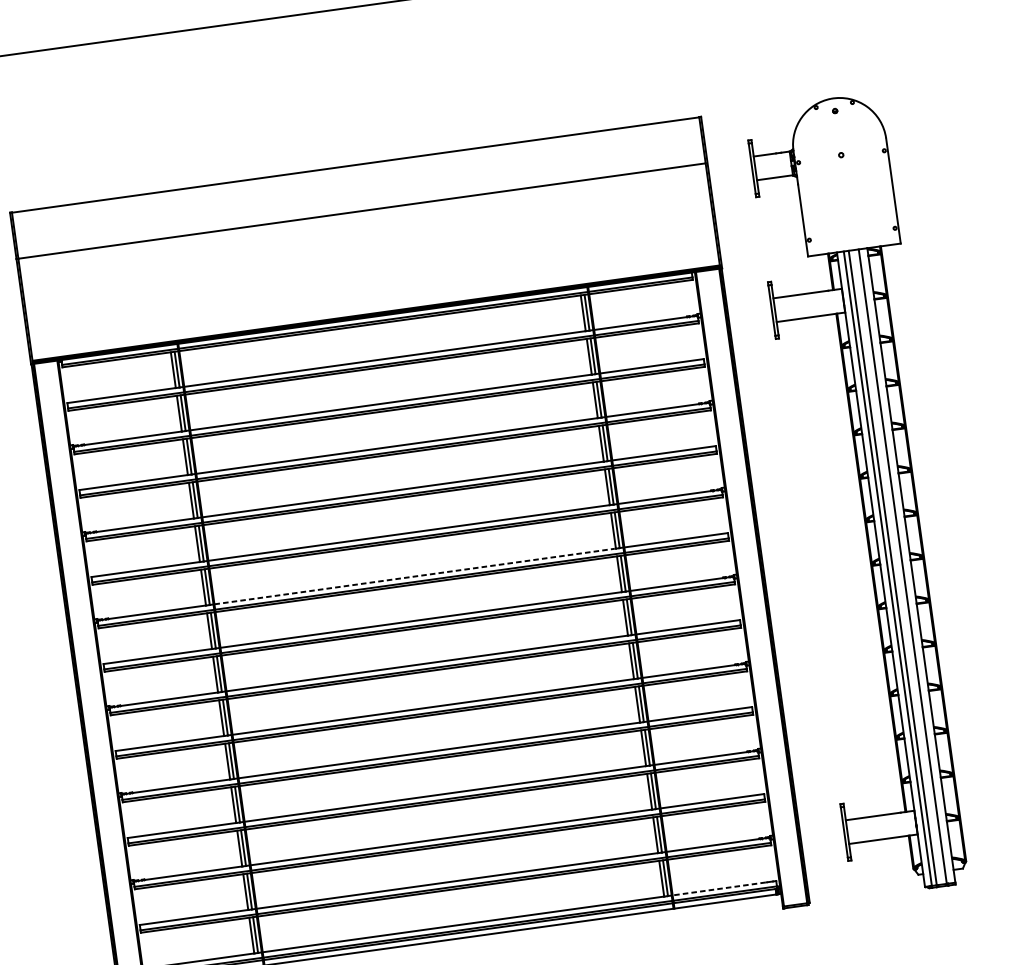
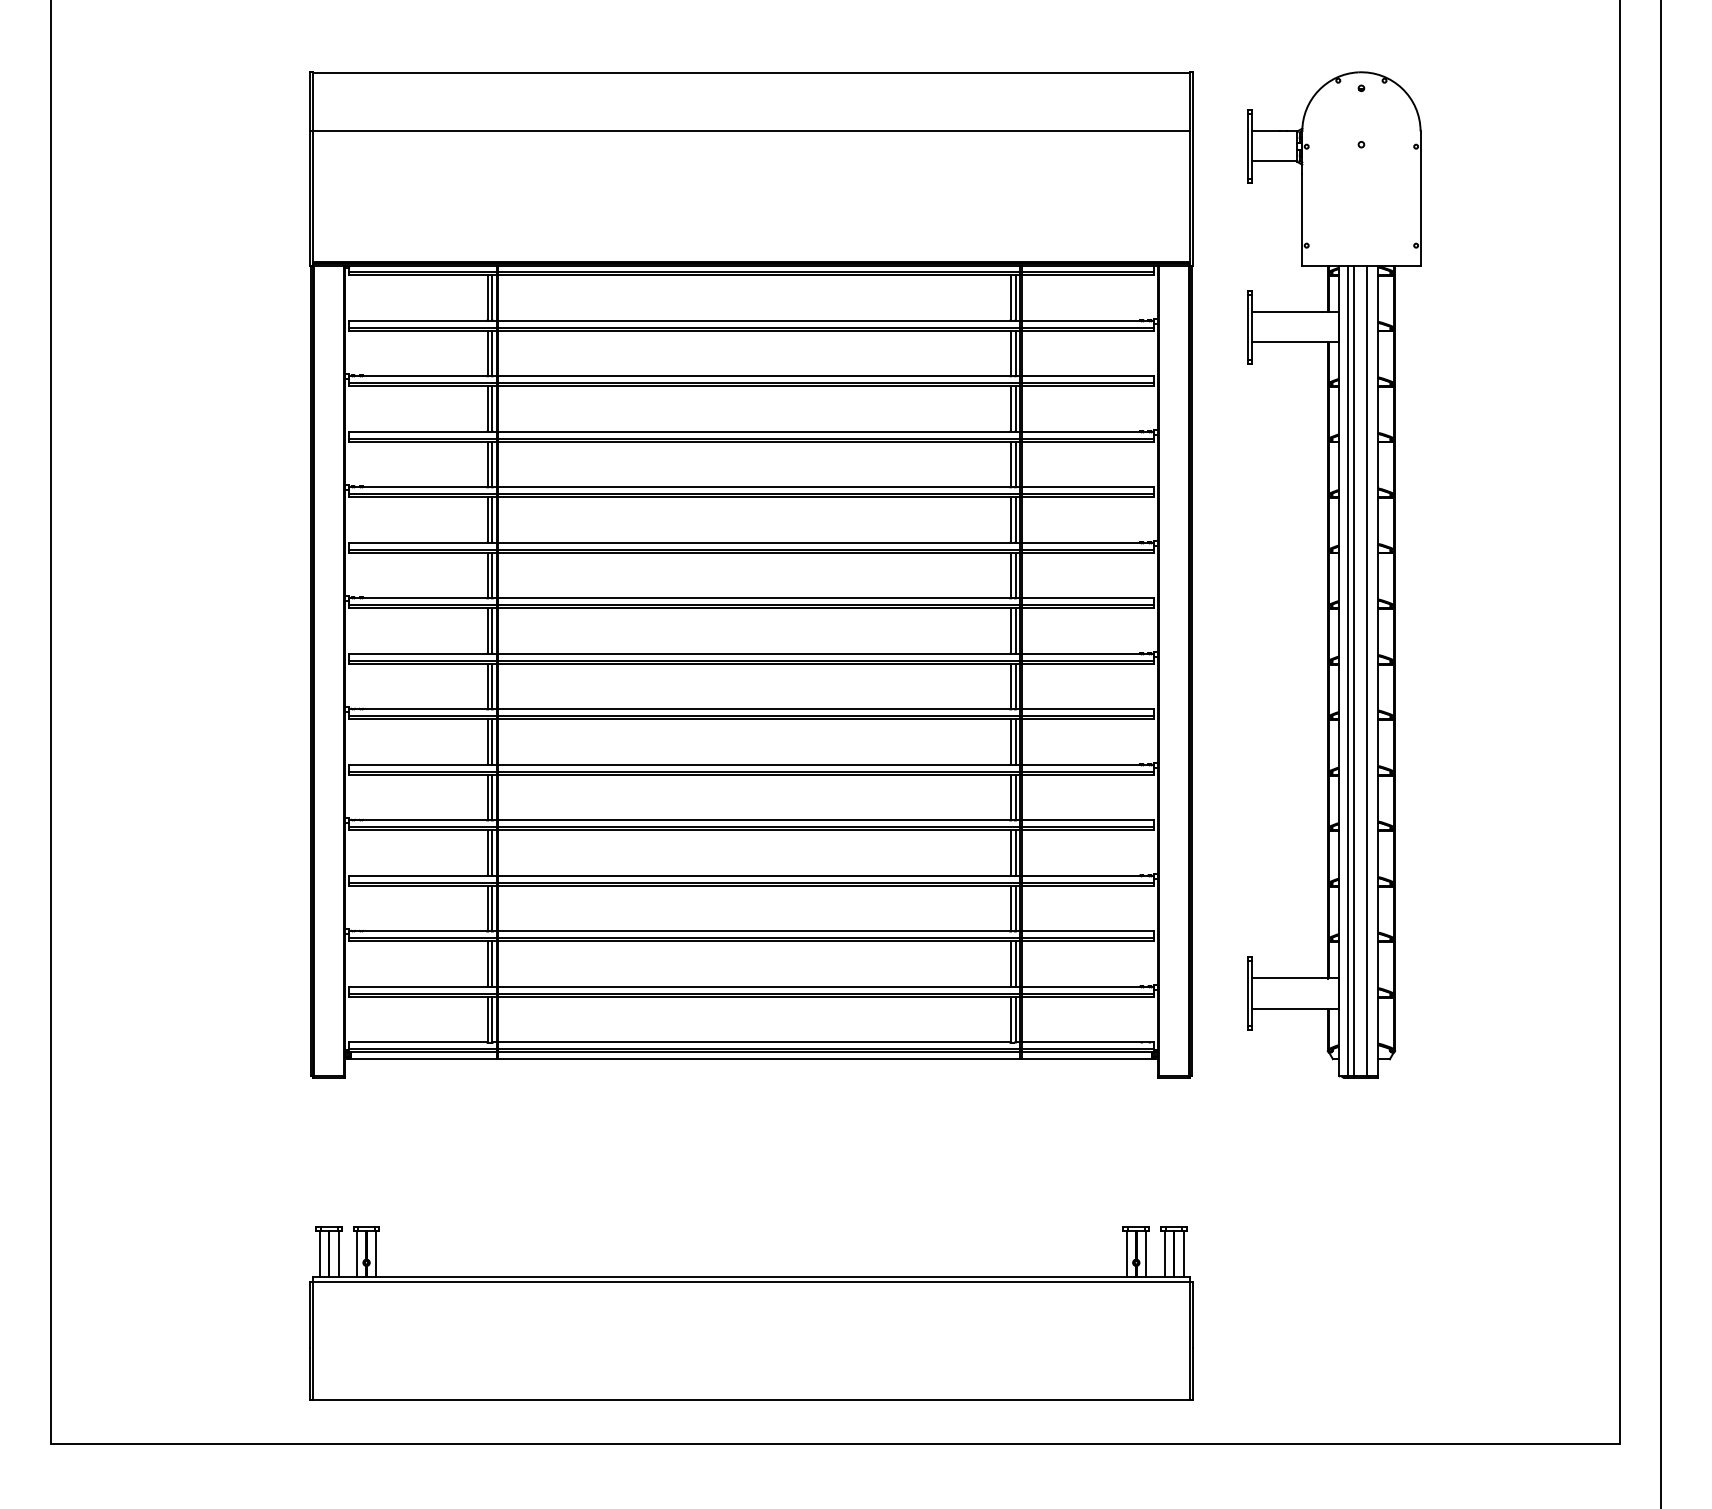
line: (415, 576) -> (754, 598), dashed -> solid
line: (718, 889) -> (1080, 1042), dashed -> solid

